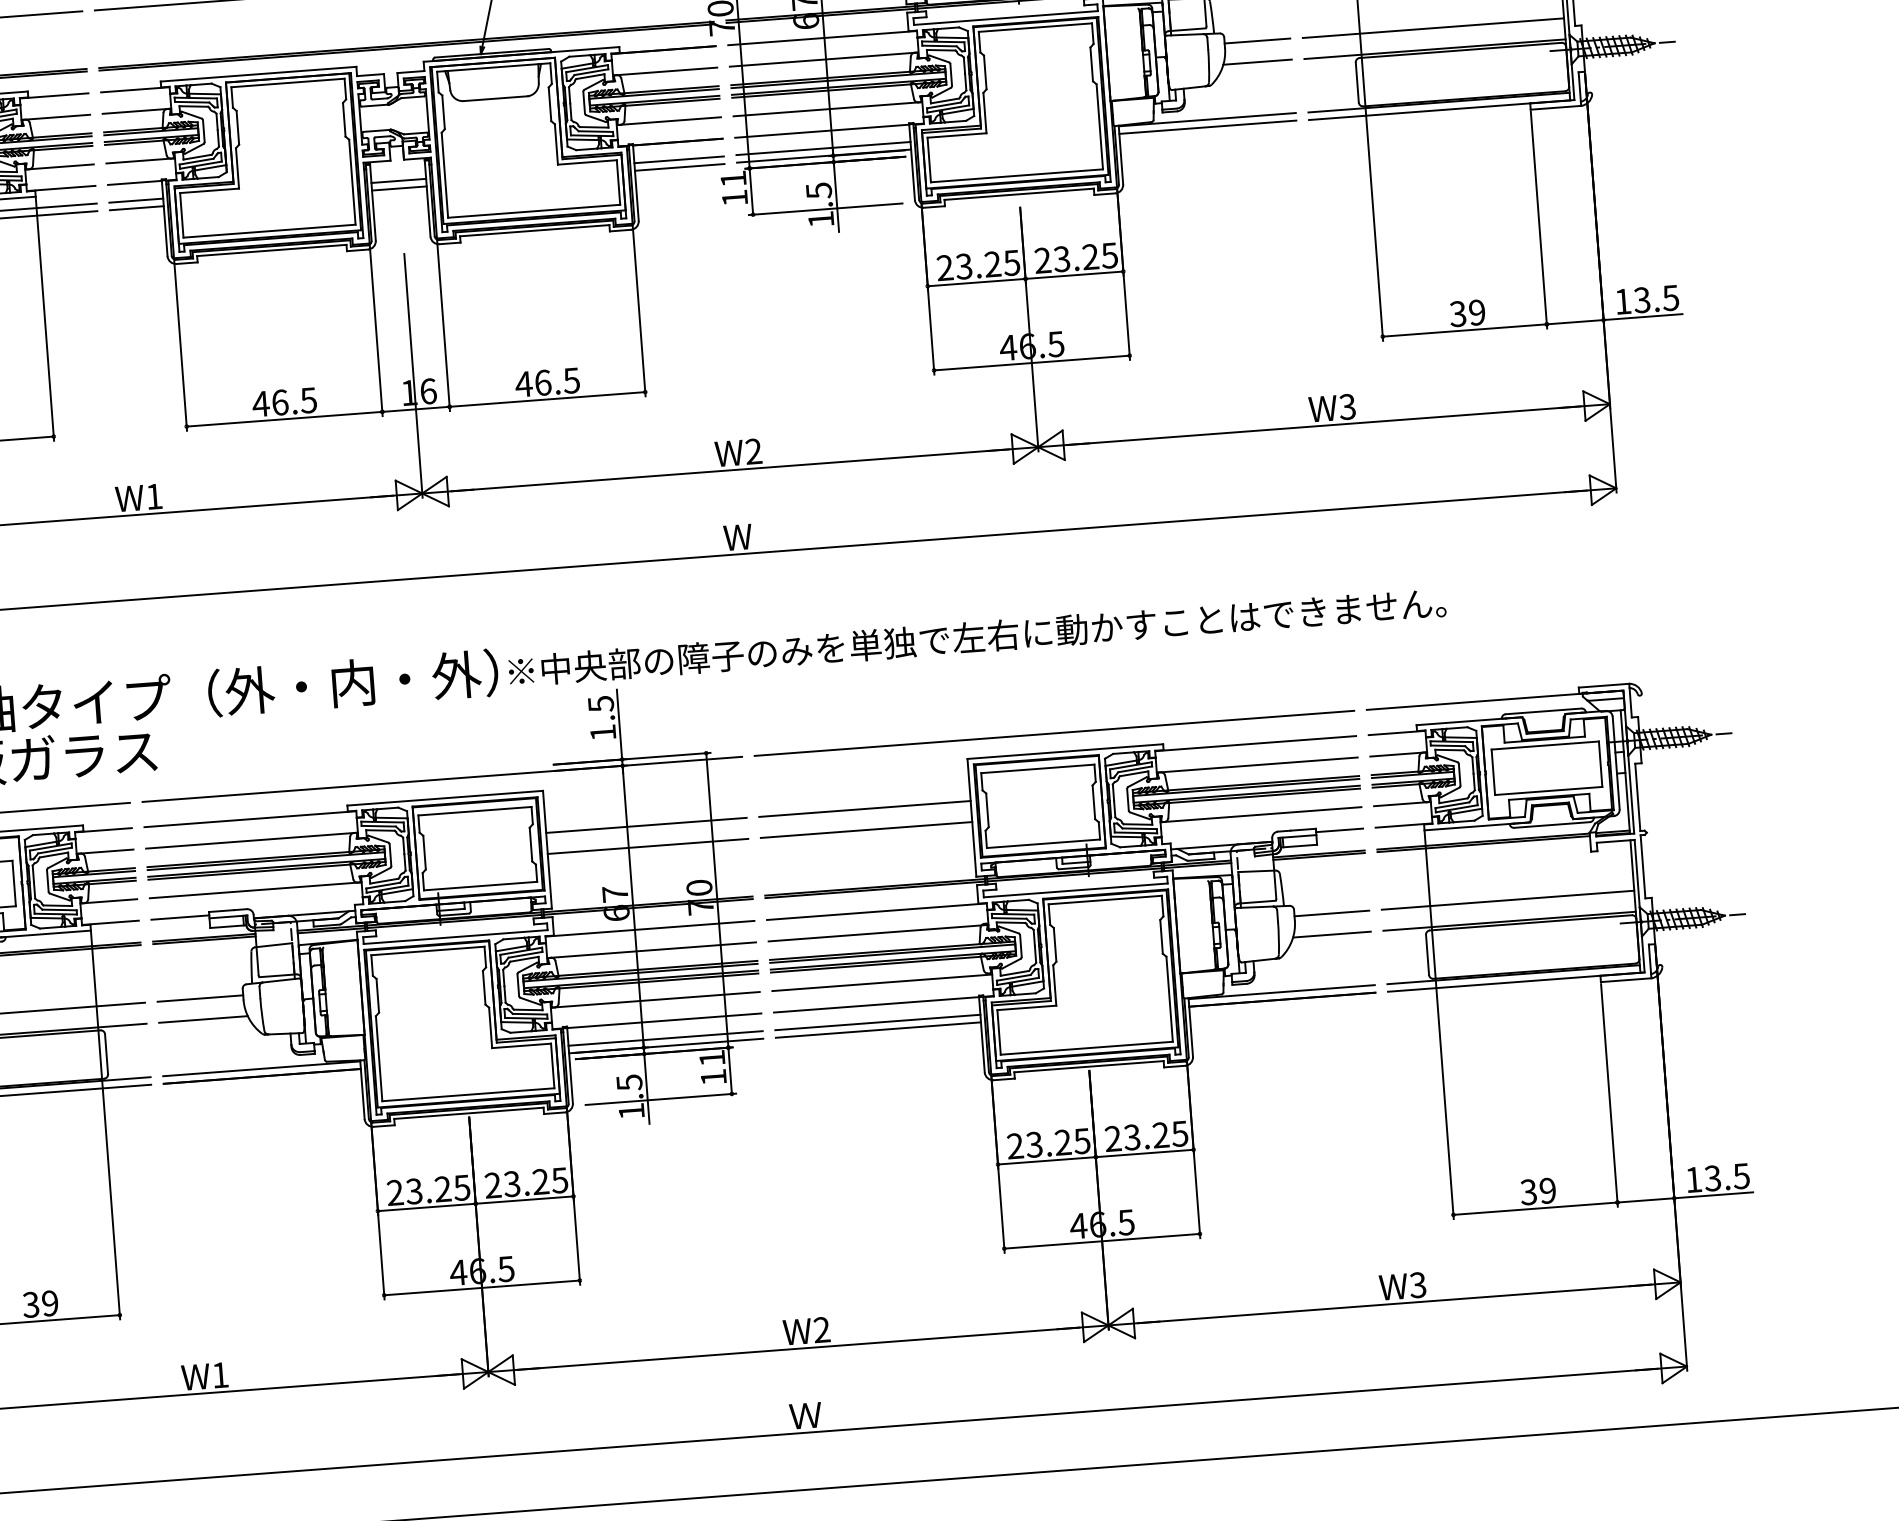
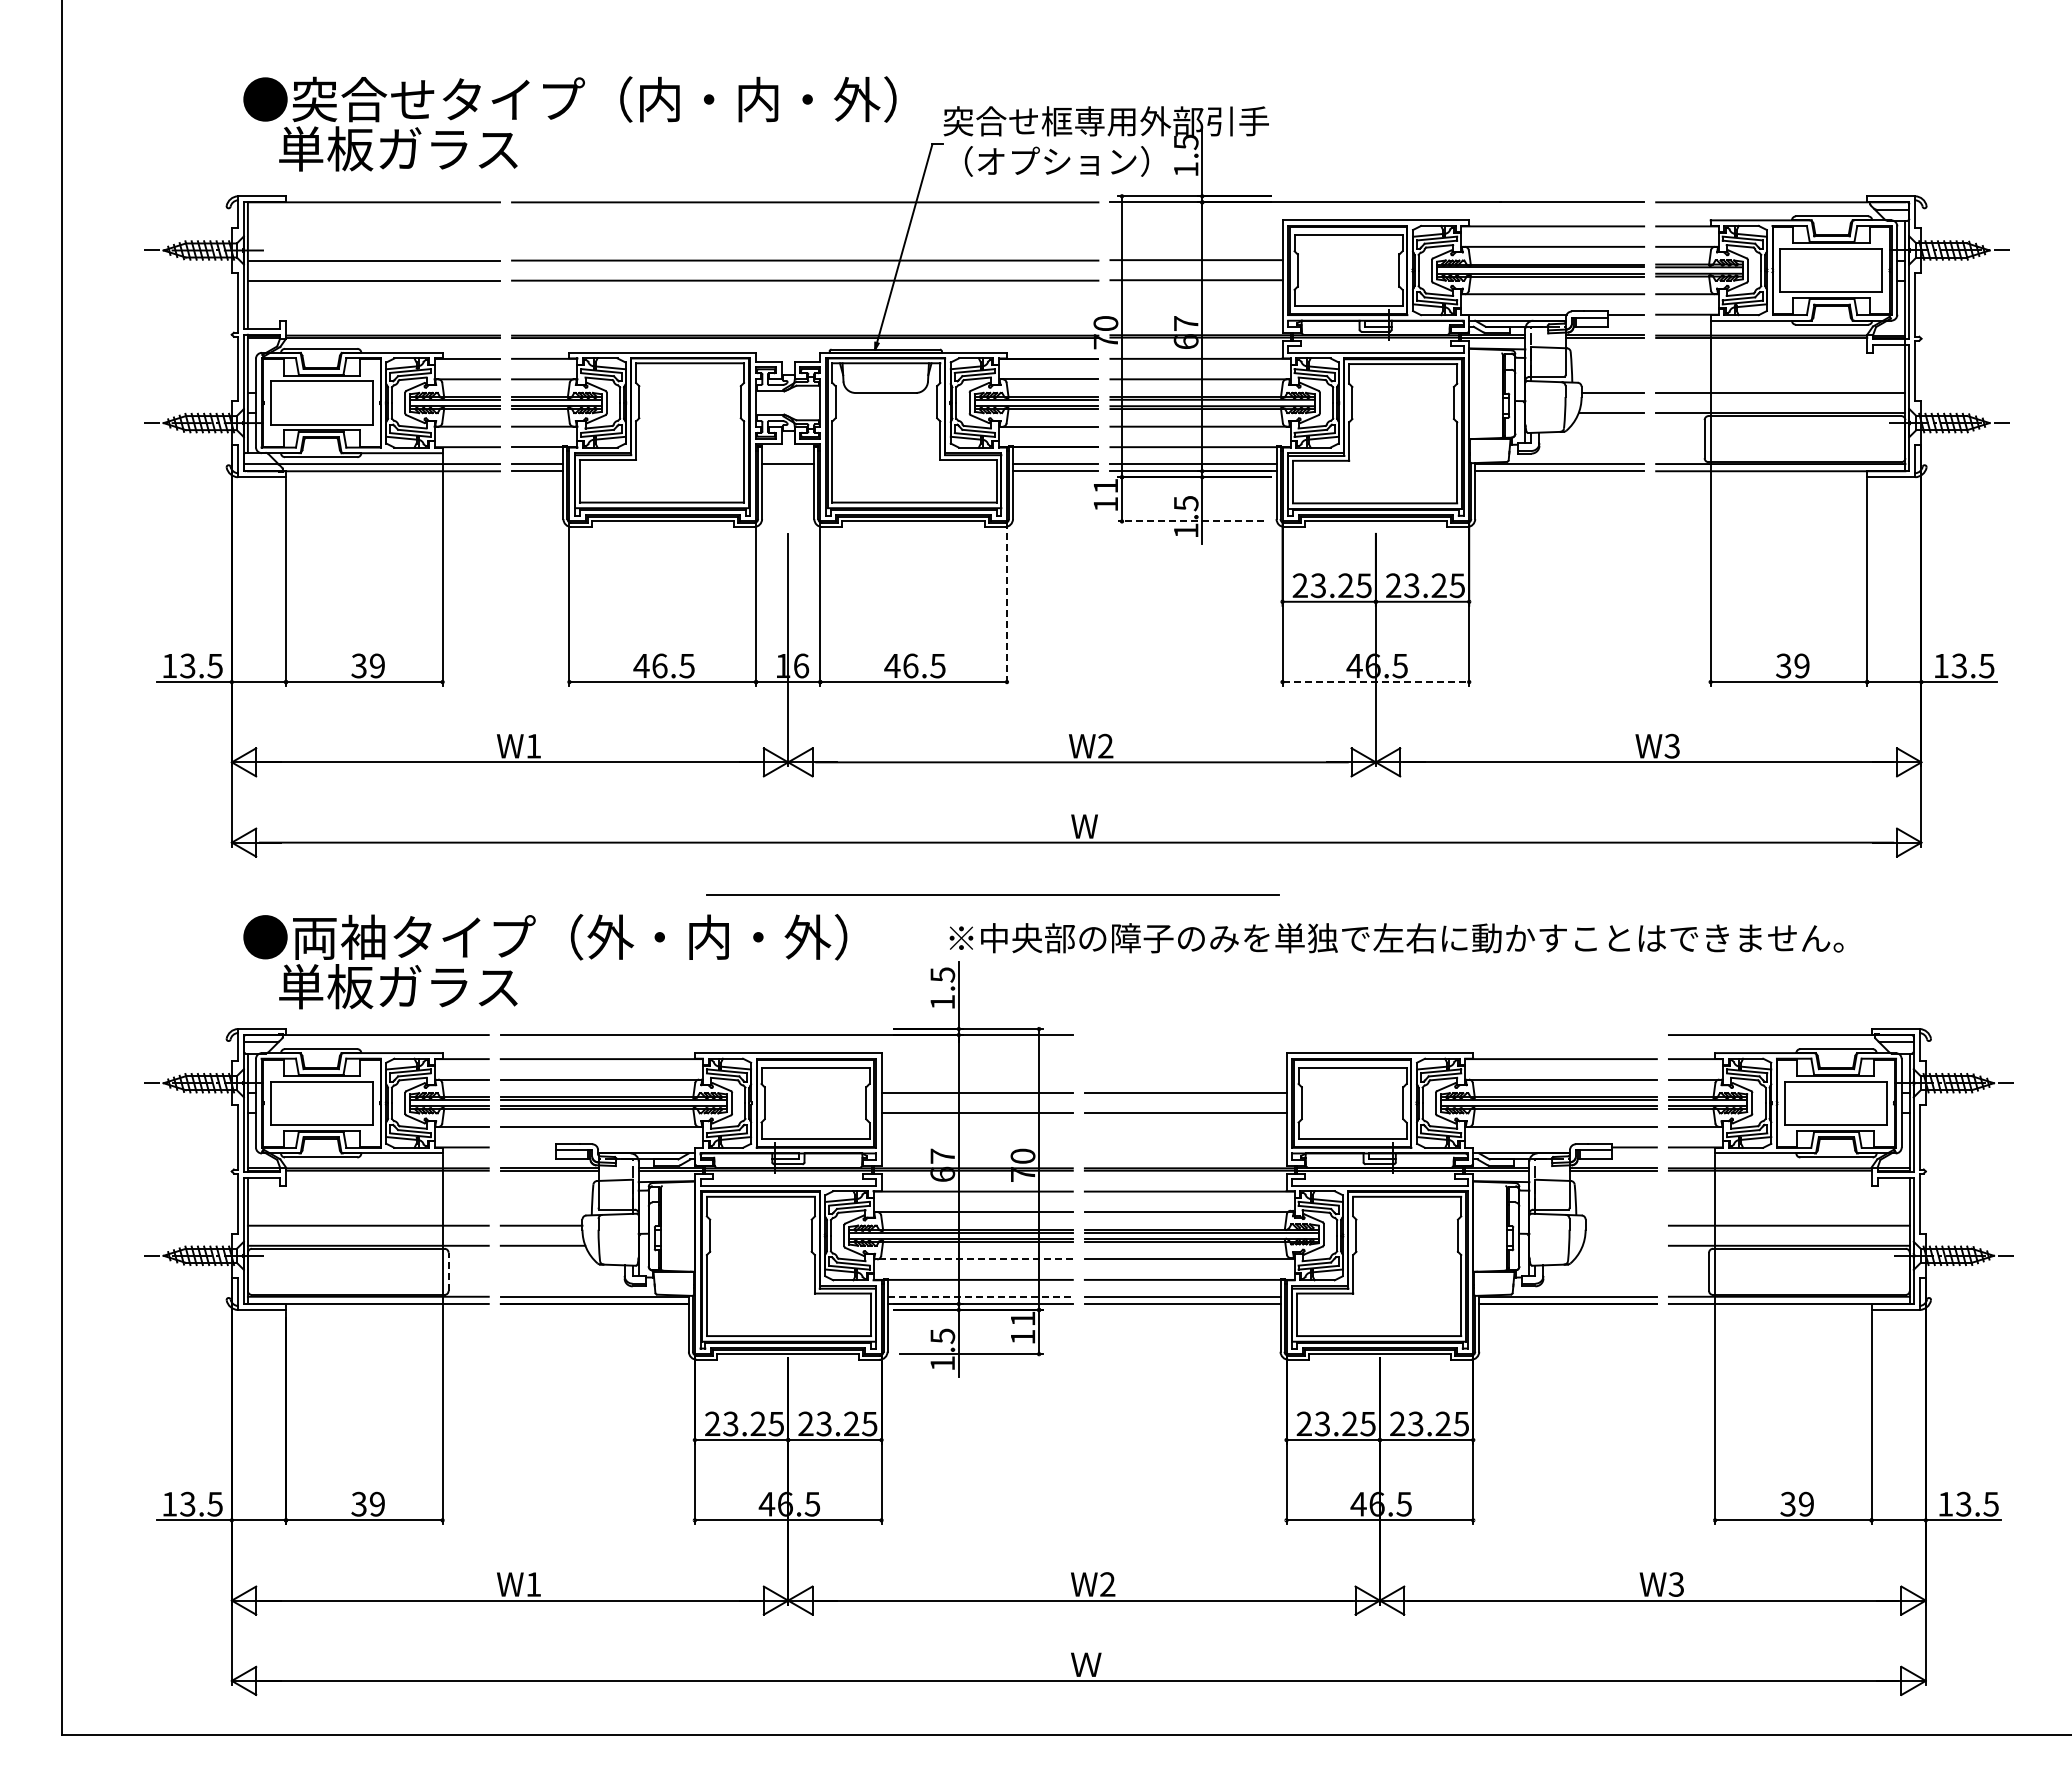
line: (399, 188) -> (788, 471), removed
line: (824, 209) -> (1190, 521), solid -> dashed
line: (638, 310) -> (1006, 604), solid -> dashed
line: (1032, 363) -> (1376, 682), solid -> dashed
text: (977, 637) -> (1396, 938), moved
line: (1054, 732) -> (992, 894), moved
line: (1331, 913) -> (1620, 1225), removed
line: (180, 917) -> (528, 1147), removed
line: (1331, 934) -> (1619, 1245), removed
line: (655, 999) -> (973, 1259), solid -> dashed
line: (665, 1038) -> (980, 1296), solid -> dashed
line: (106, 1053) -> (448, 1271), solid -> dashed

